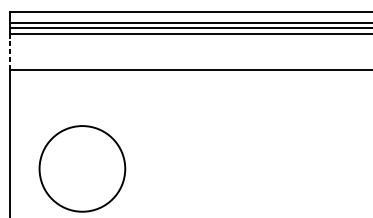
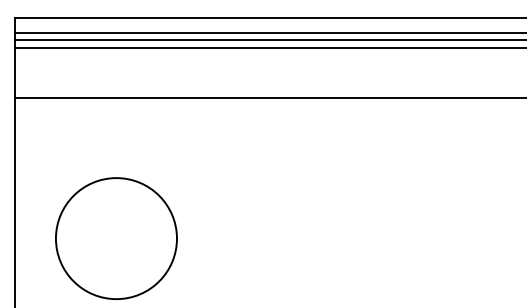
line: (10, 52) -> (14, 73), dashed -> solid

